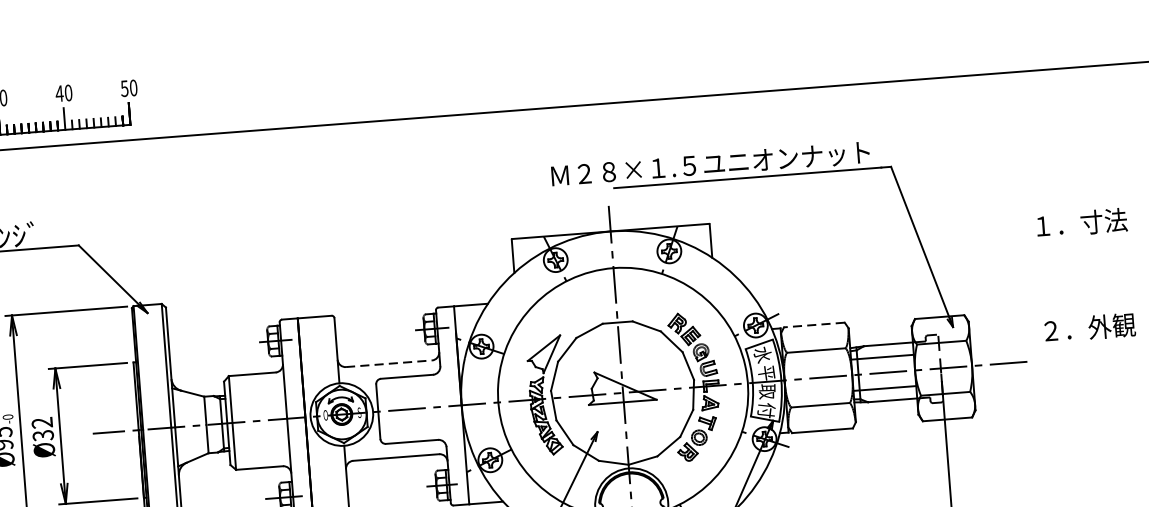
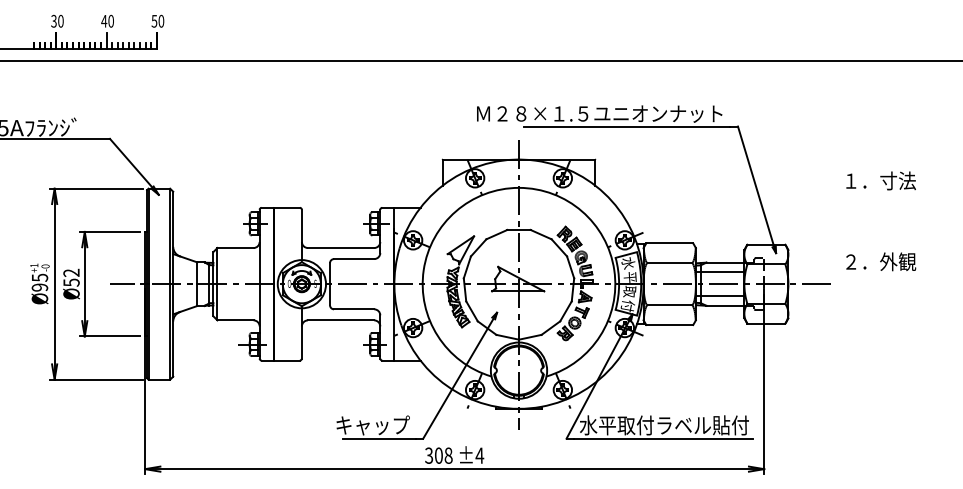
line: (814, 325) -> (669, 243), dashed -> solid
line: (389, 364) -> (341, 248), dashed -> solid
text: (41, 435) -> (70, 282), Ø32 -> Ø52

